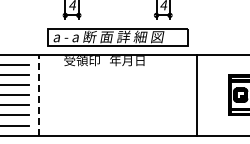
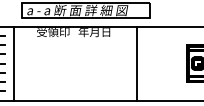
line: (197, 94) -> (137, 62), moved
line: (39, 95) -> (14, 63), dashed -> solid

